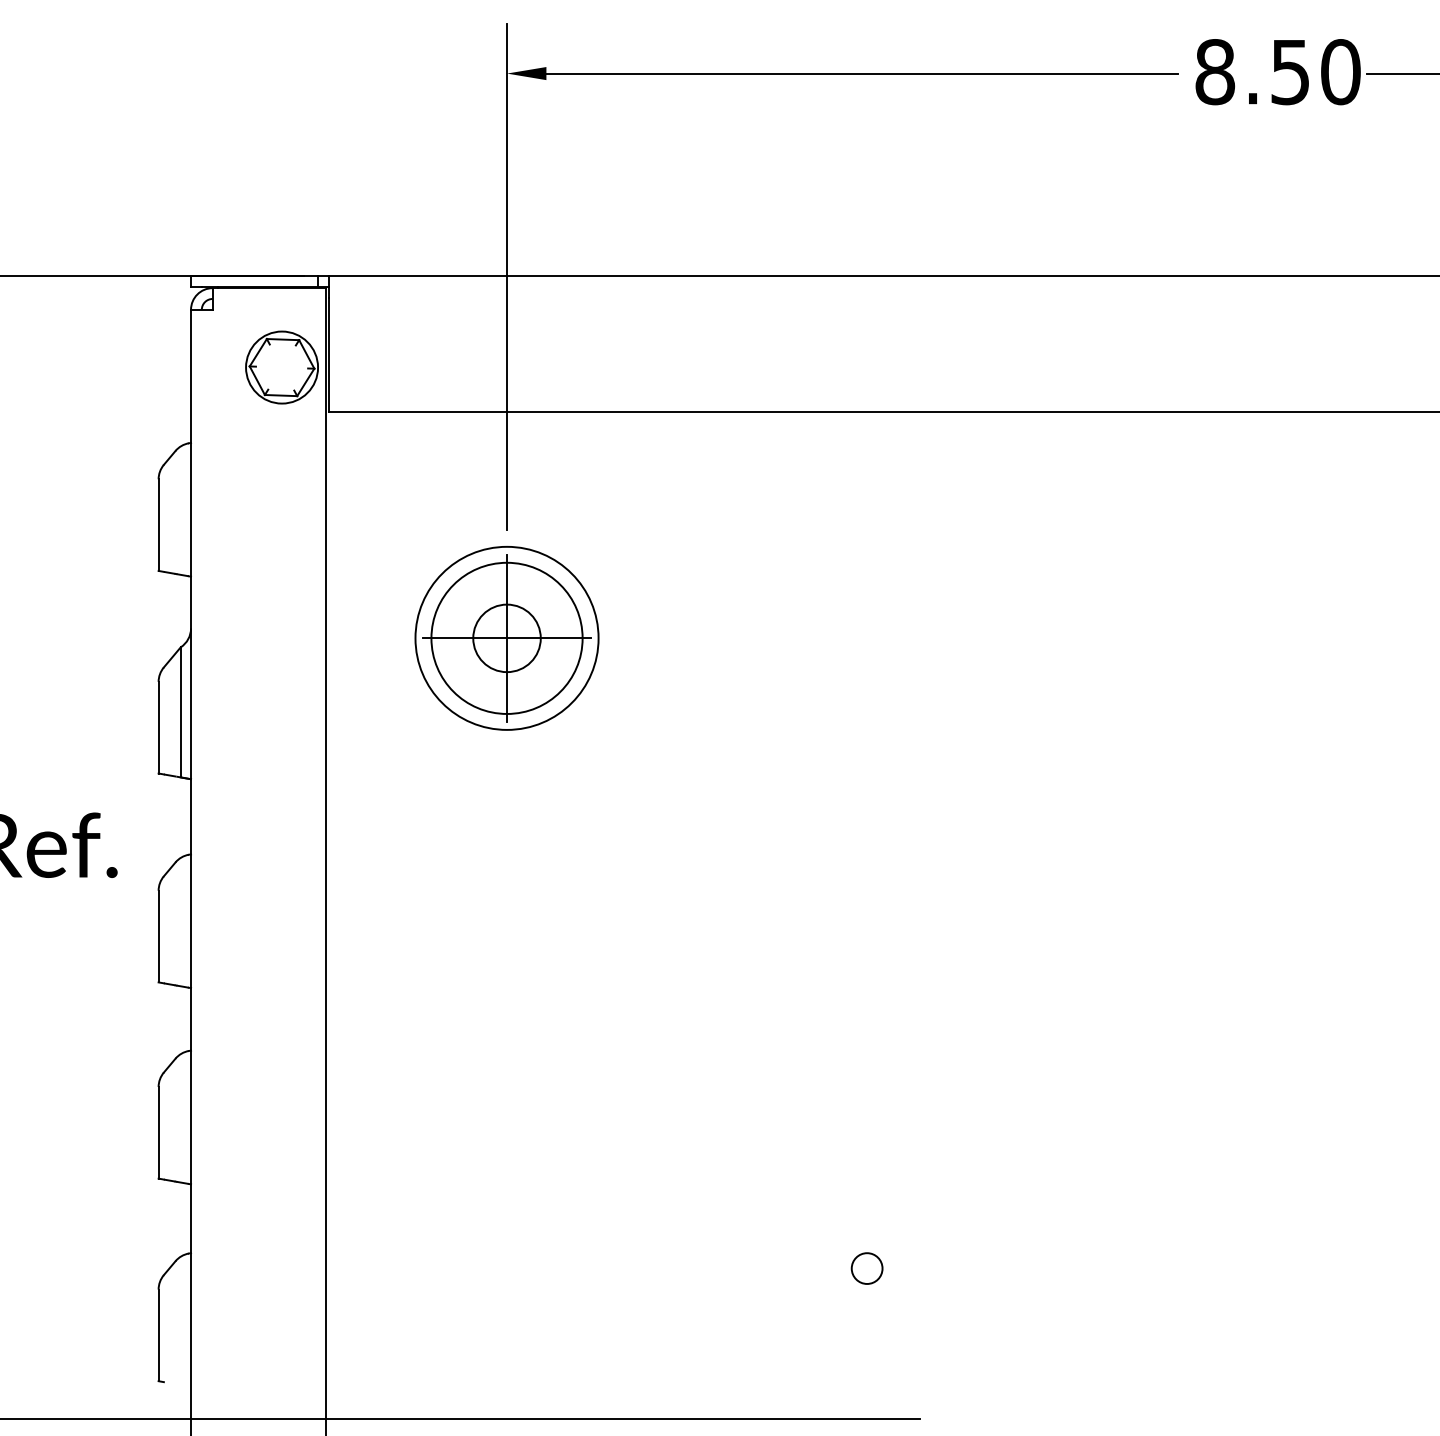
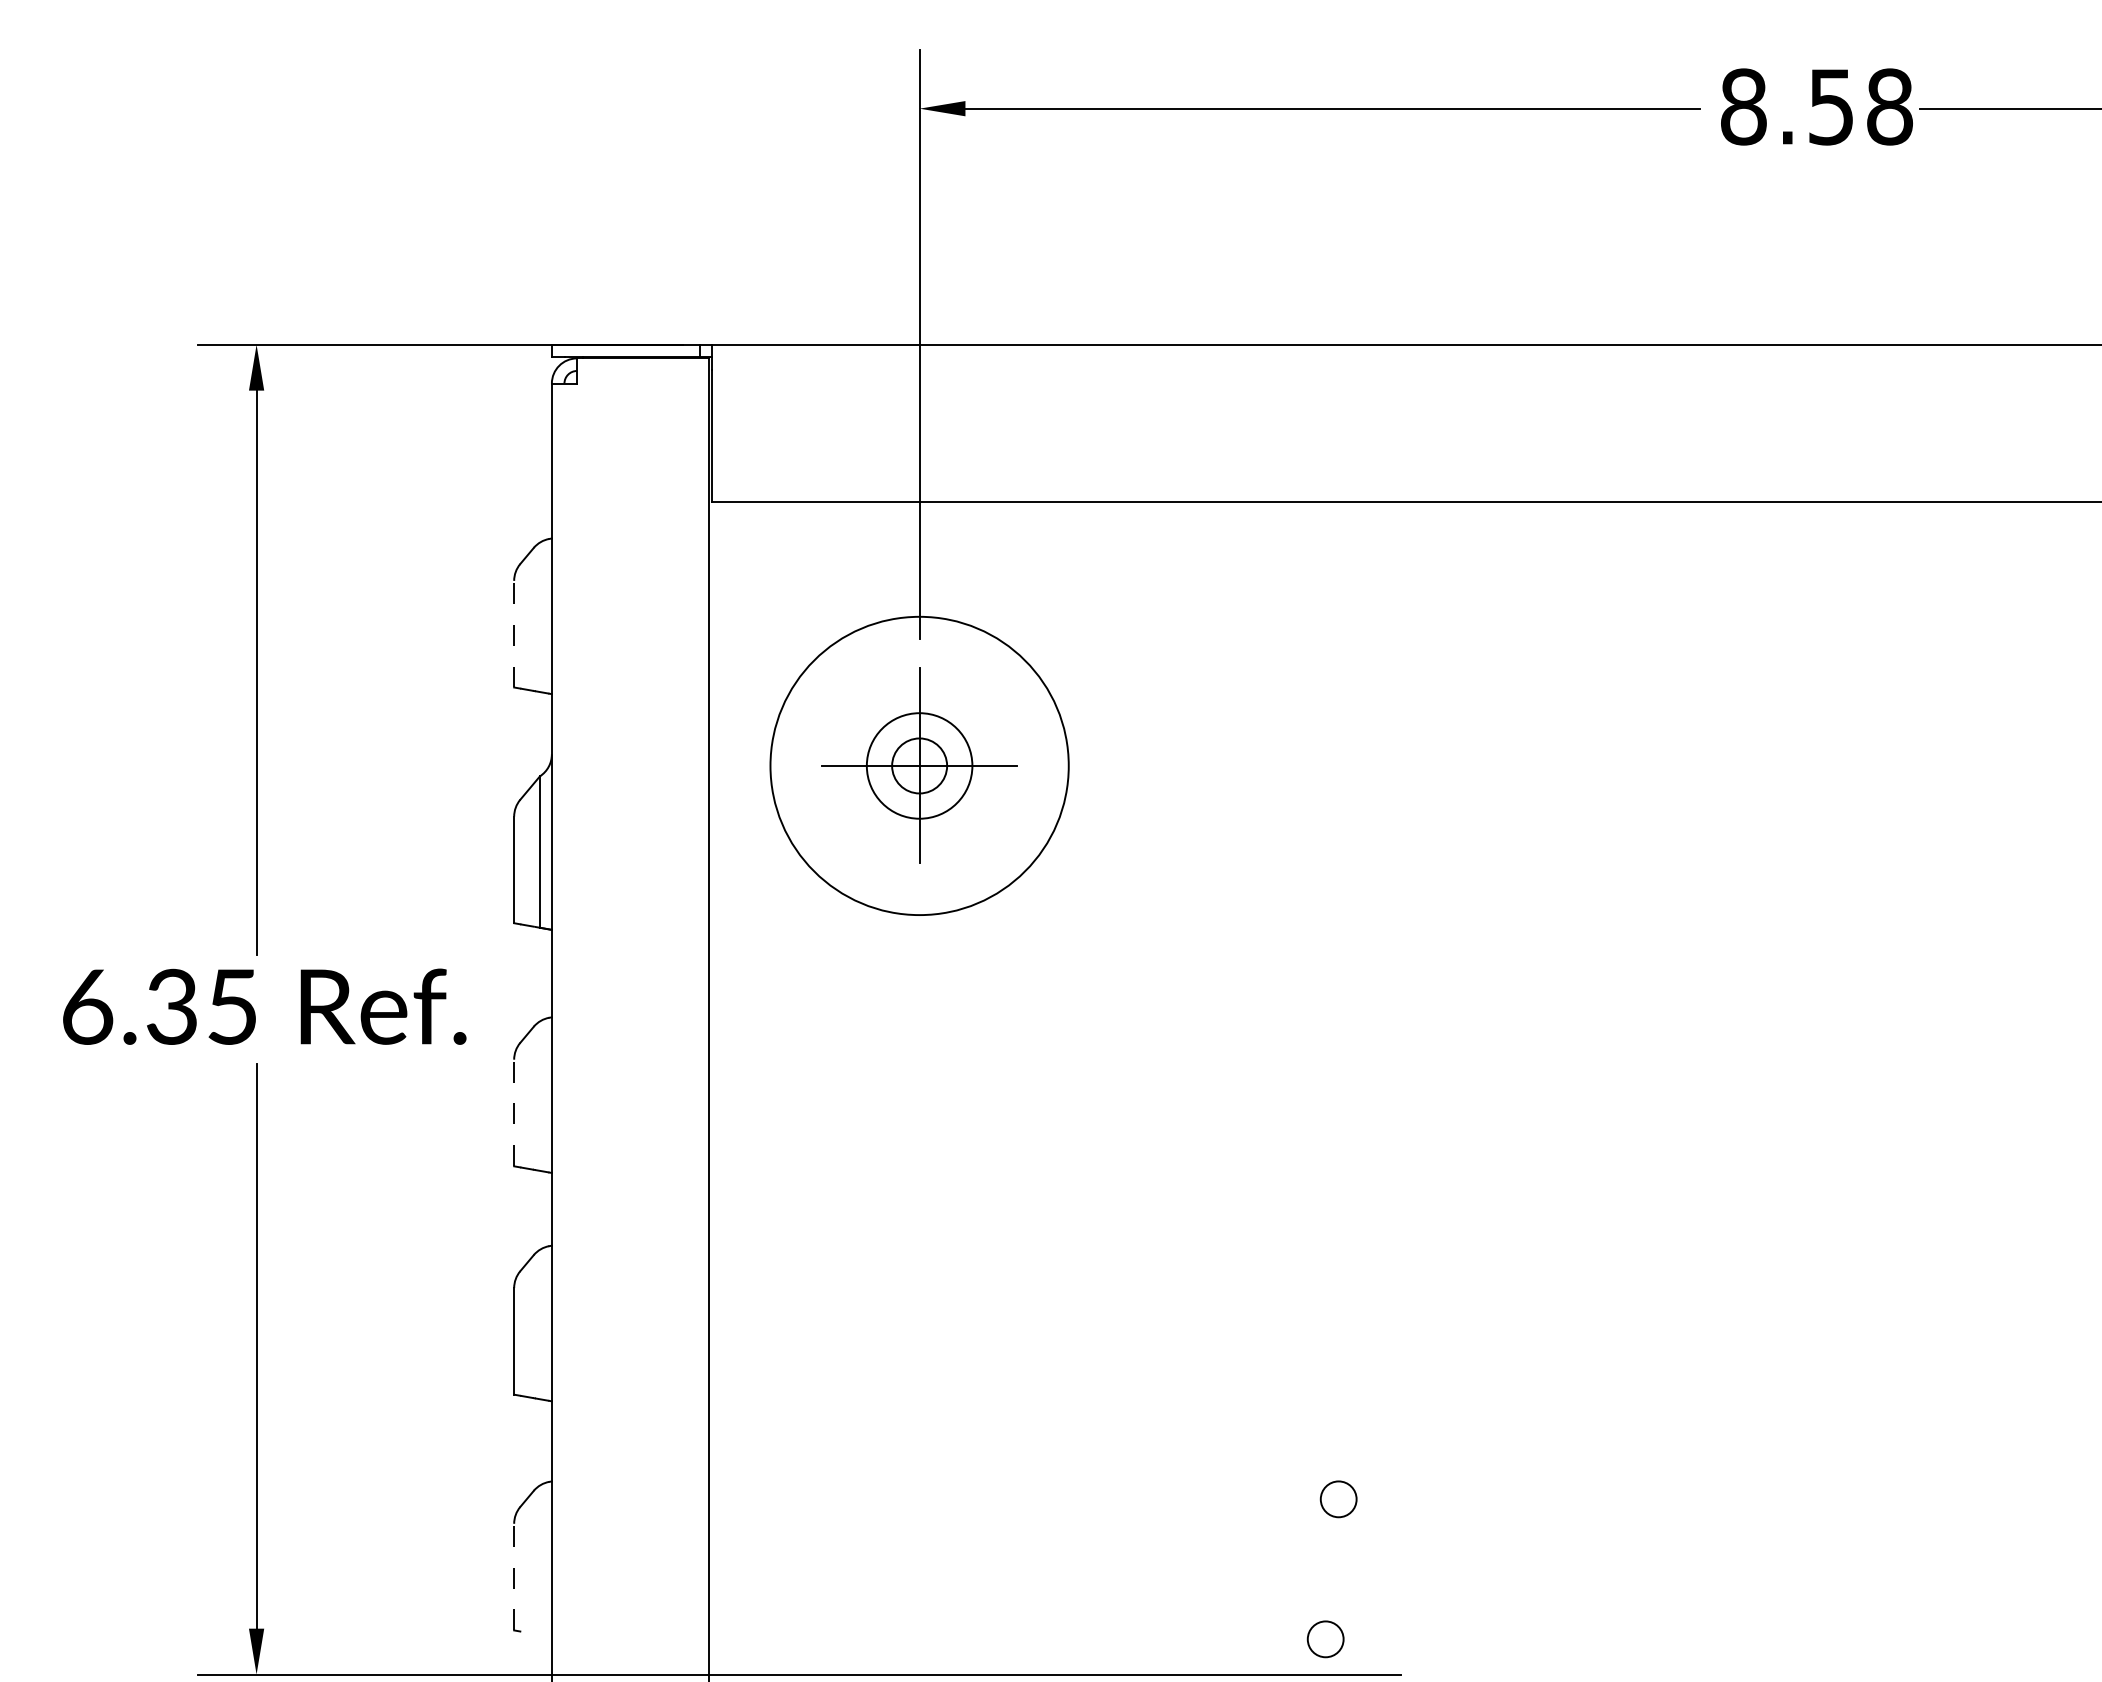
text: (1341, 71) -> (1890, 106), 8.50 -> 8.58
part: (281, 367) -> (657, 450), removed
line: (158, 524) -> (514, 633), solid -> dashed
circle: (506, 637) -> (919, 765), size x0.6
circle: (506, 637) -> (919, 765), size x0.7
circle: (506, 637) -> (919, 765), size x1.4
line: (158, 936) -> (514, 1112), solid -> dashed
line: (158, 1334) -> (514, 1576), solid -> dashed
circle: (855, 1389) -> (1325, 1639), added

